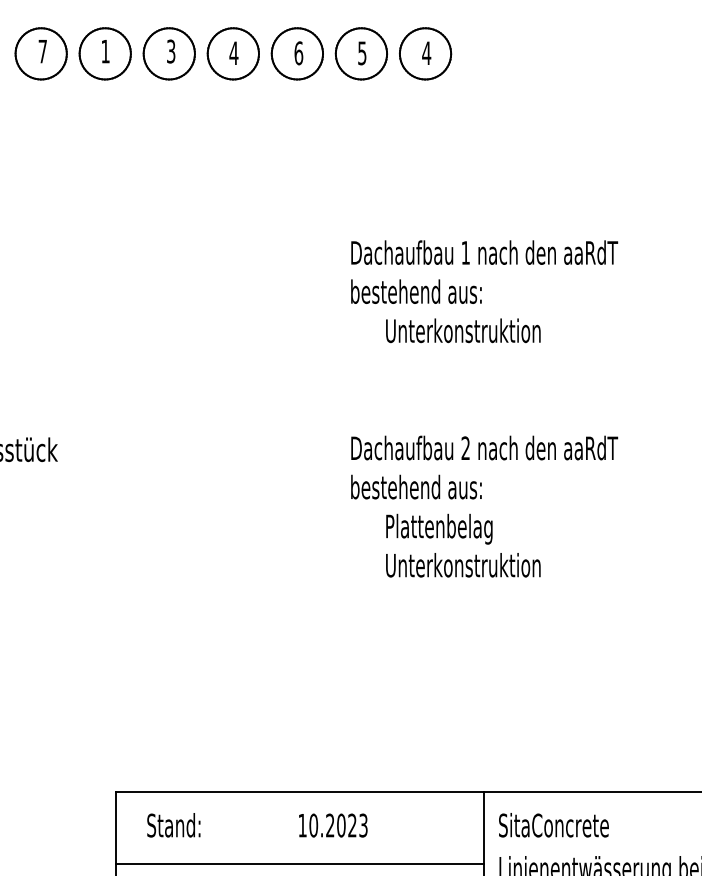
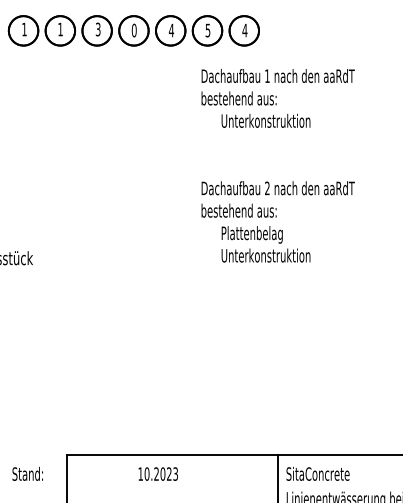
text: (42, 51) -> (24, 29), 7 -> 1
text: (232, 53) -> (133, 30), 4 -> 0
text: (298, 53) -> (171, 30), 6 -> 4
text: (483, 408) -> (277, 165), moved
text: (173, 824) -> (27, 473), moved
text: (331, 824) -> (157, 473), moved
line: (300, 864) -> (172, 496), removed

